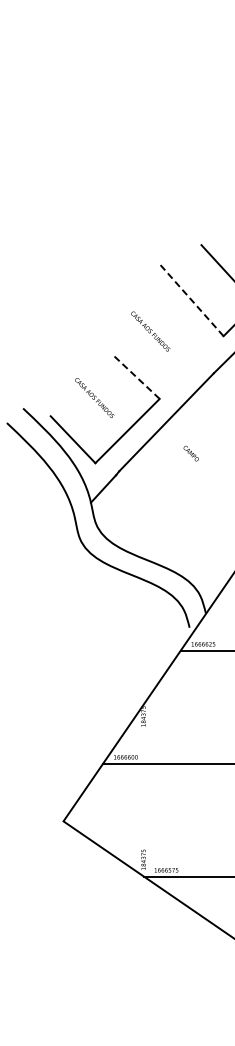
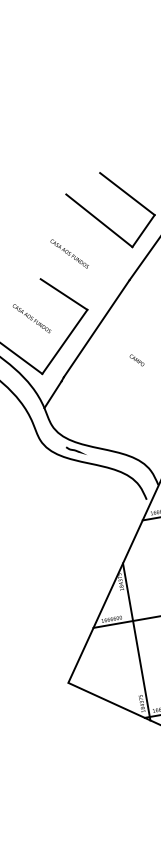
line: (190, 299) -> (98, 220), dashed -> solid
line: (135, 376) -> (63, 294), dashed -> solid
text: (190, 453) -> (136, 360), moved
part: (118, 557) -> (75, 450), added
line: (149, 787) -> (136, 641), added

